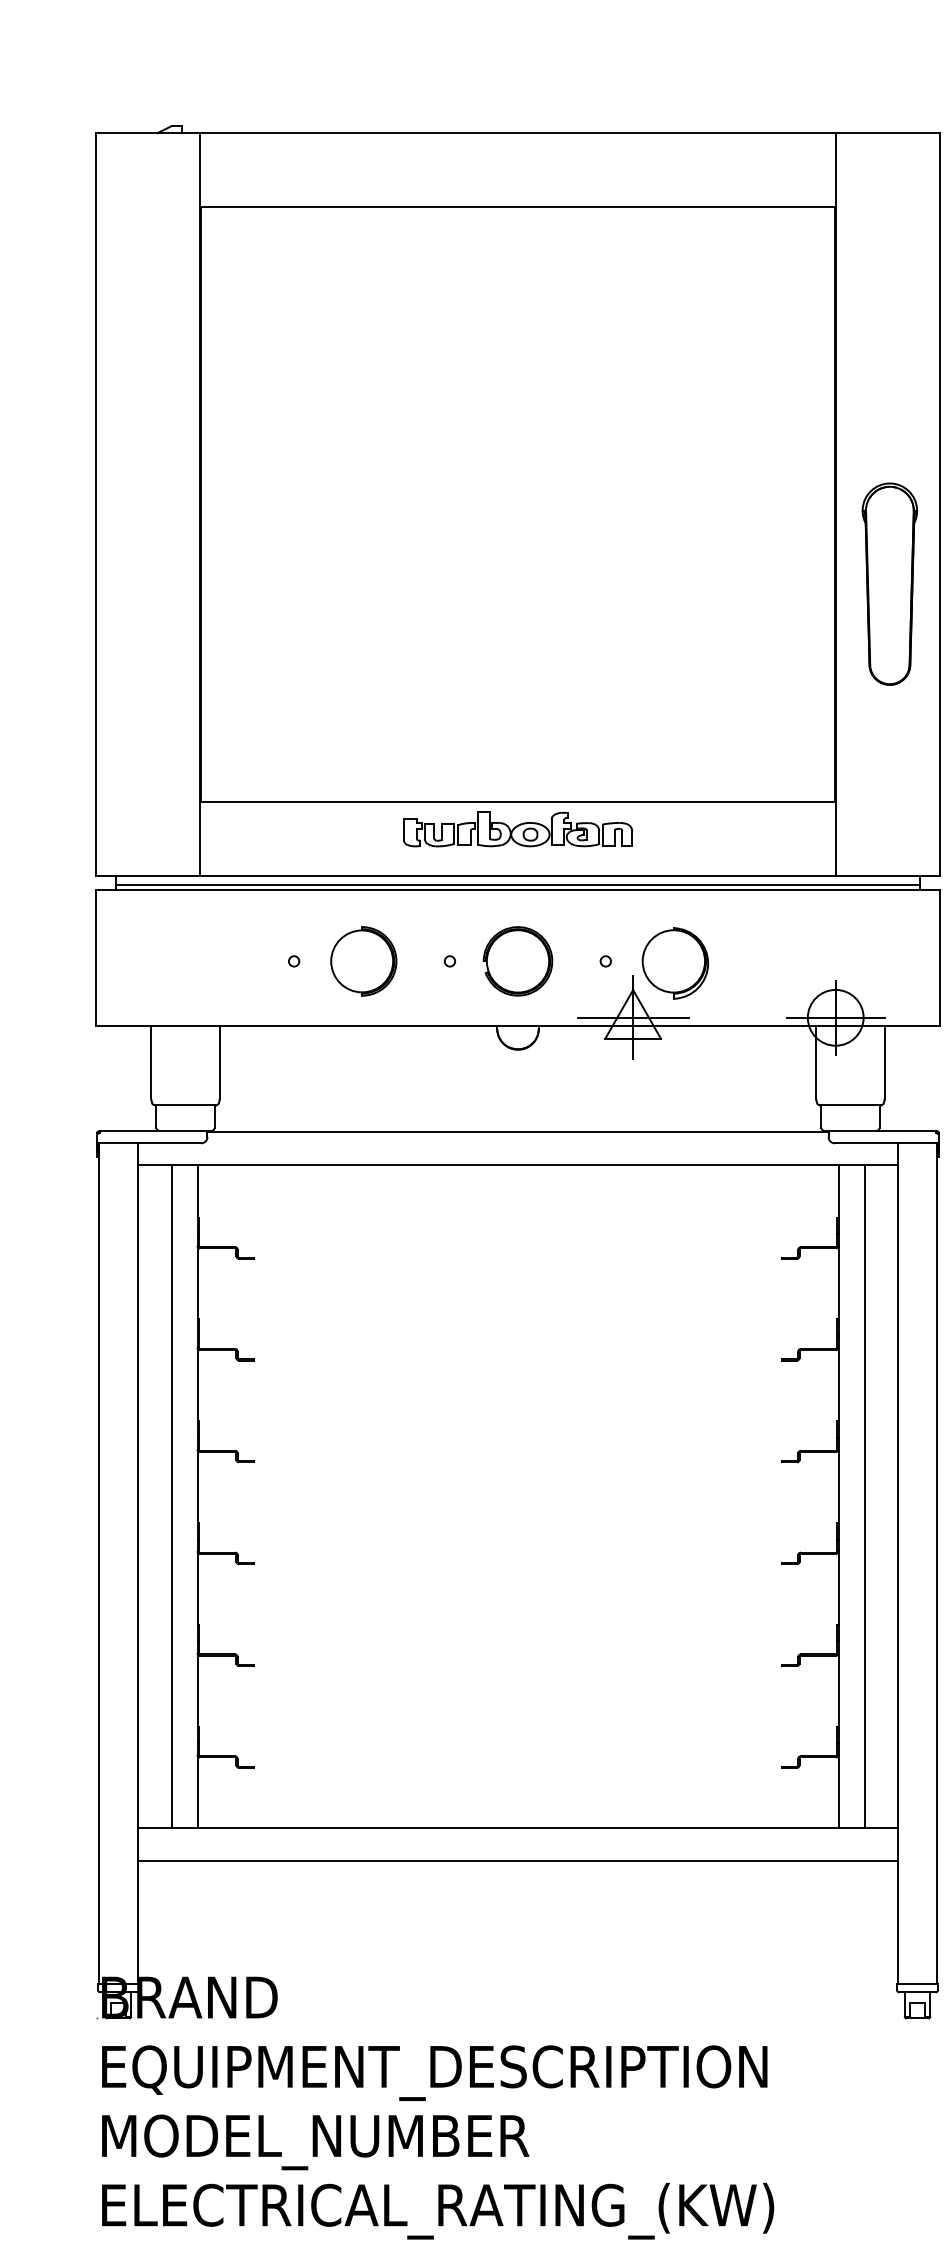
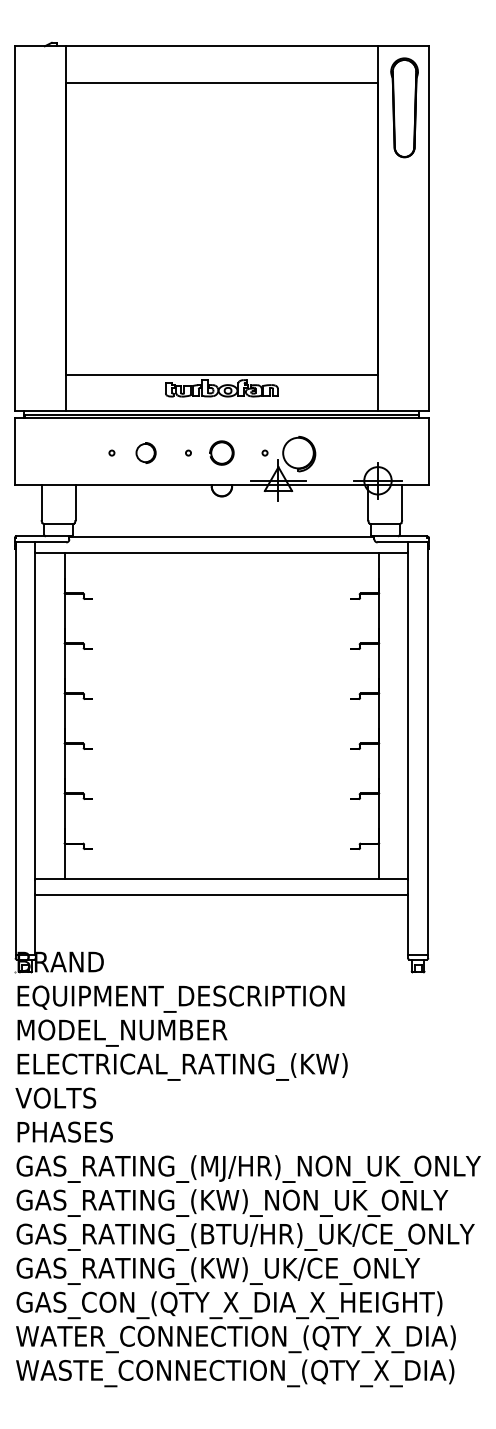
part: (889, 583) -> (404, 107), moved
part: (362, 960) -> (145, 452), size x0.6
part: (517, 960) -> (221, 452), size x0.7
line: (171, 1495) -> (51, 715), removed
line: (865, 1495) -> (392, 715), removed

